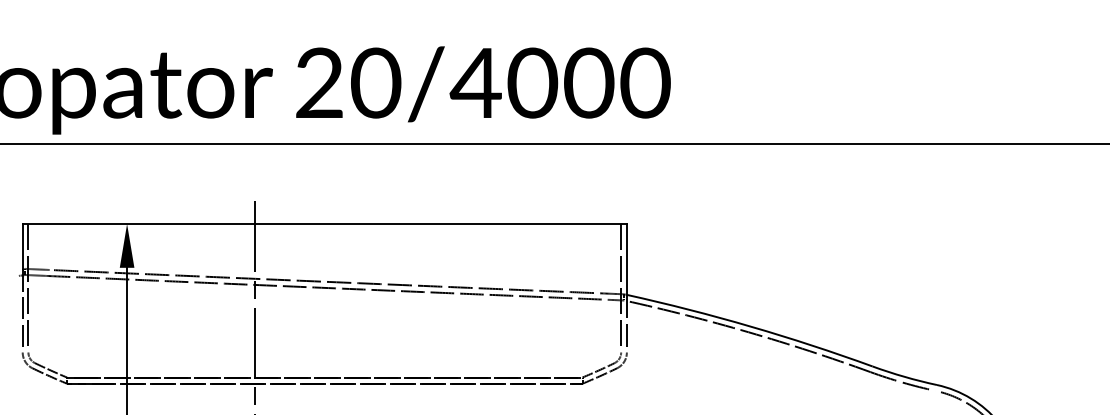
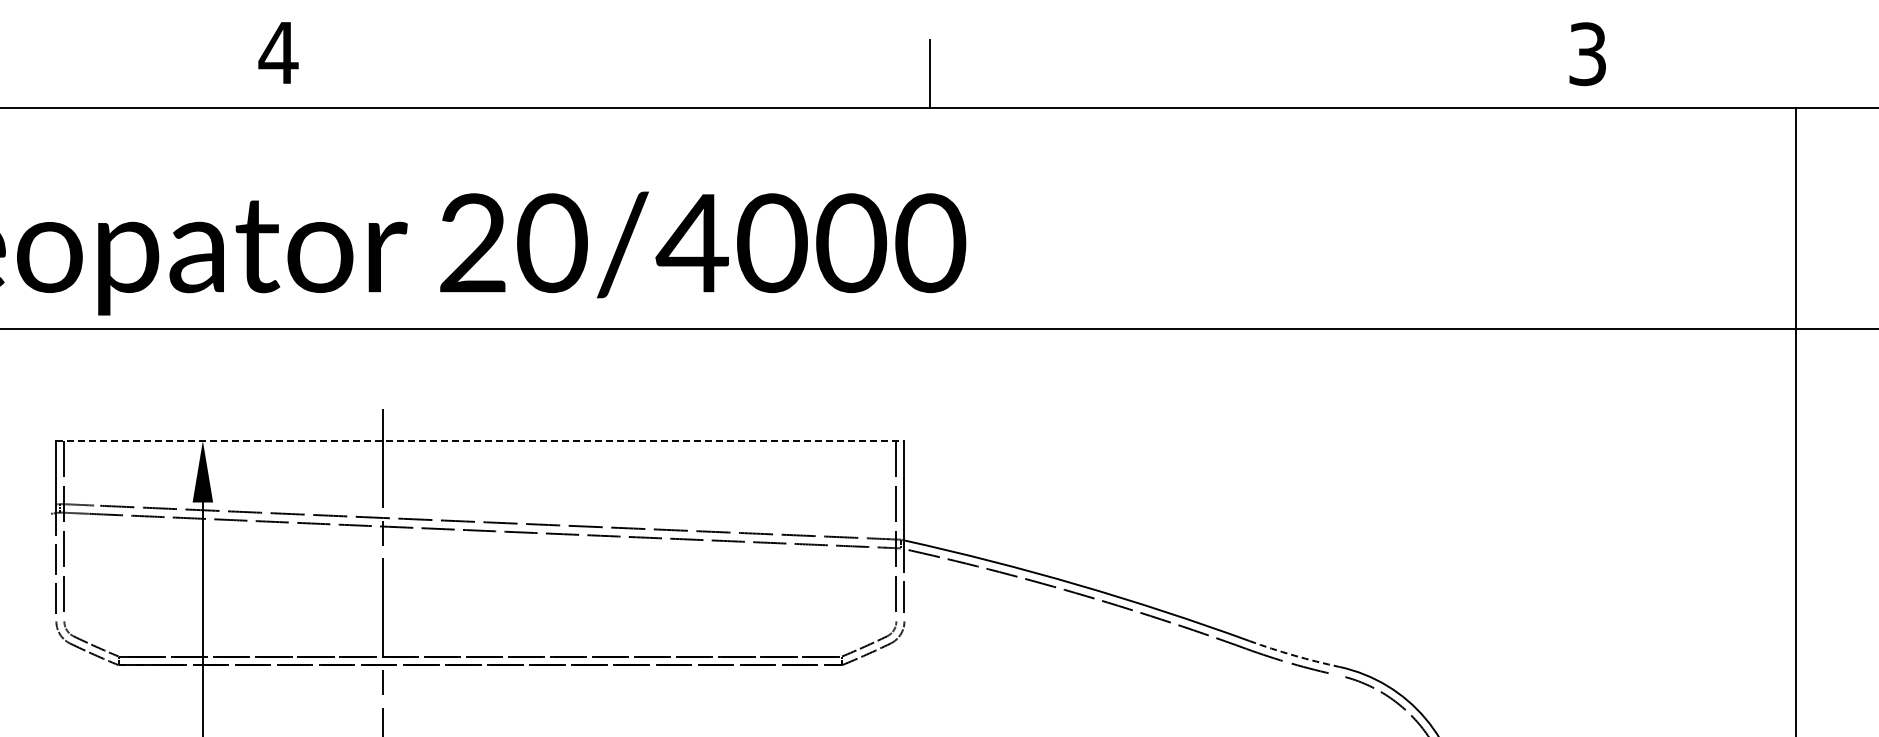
line: (324, 223) -> (480, 440), solid -> dashed
arc: (904, 376) -> (1294, 655), solid -> dashed

